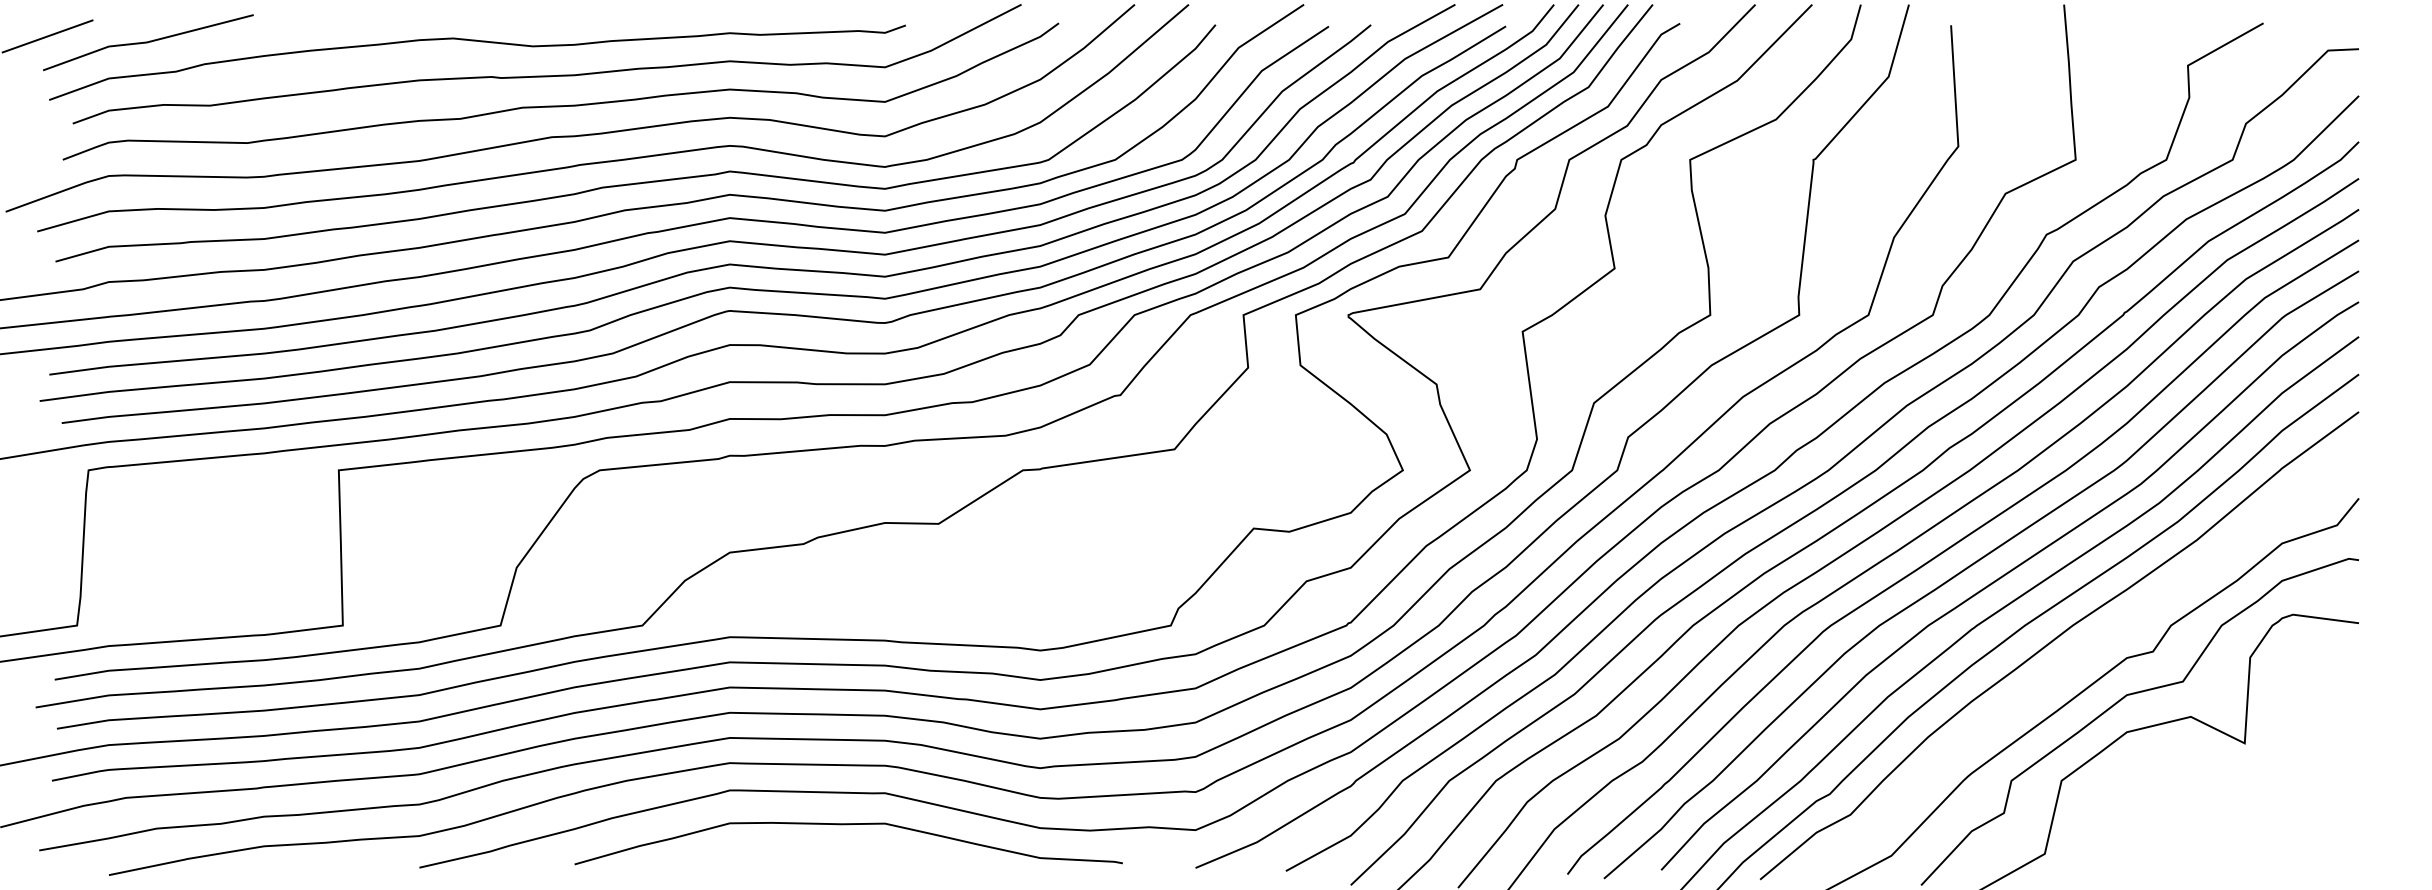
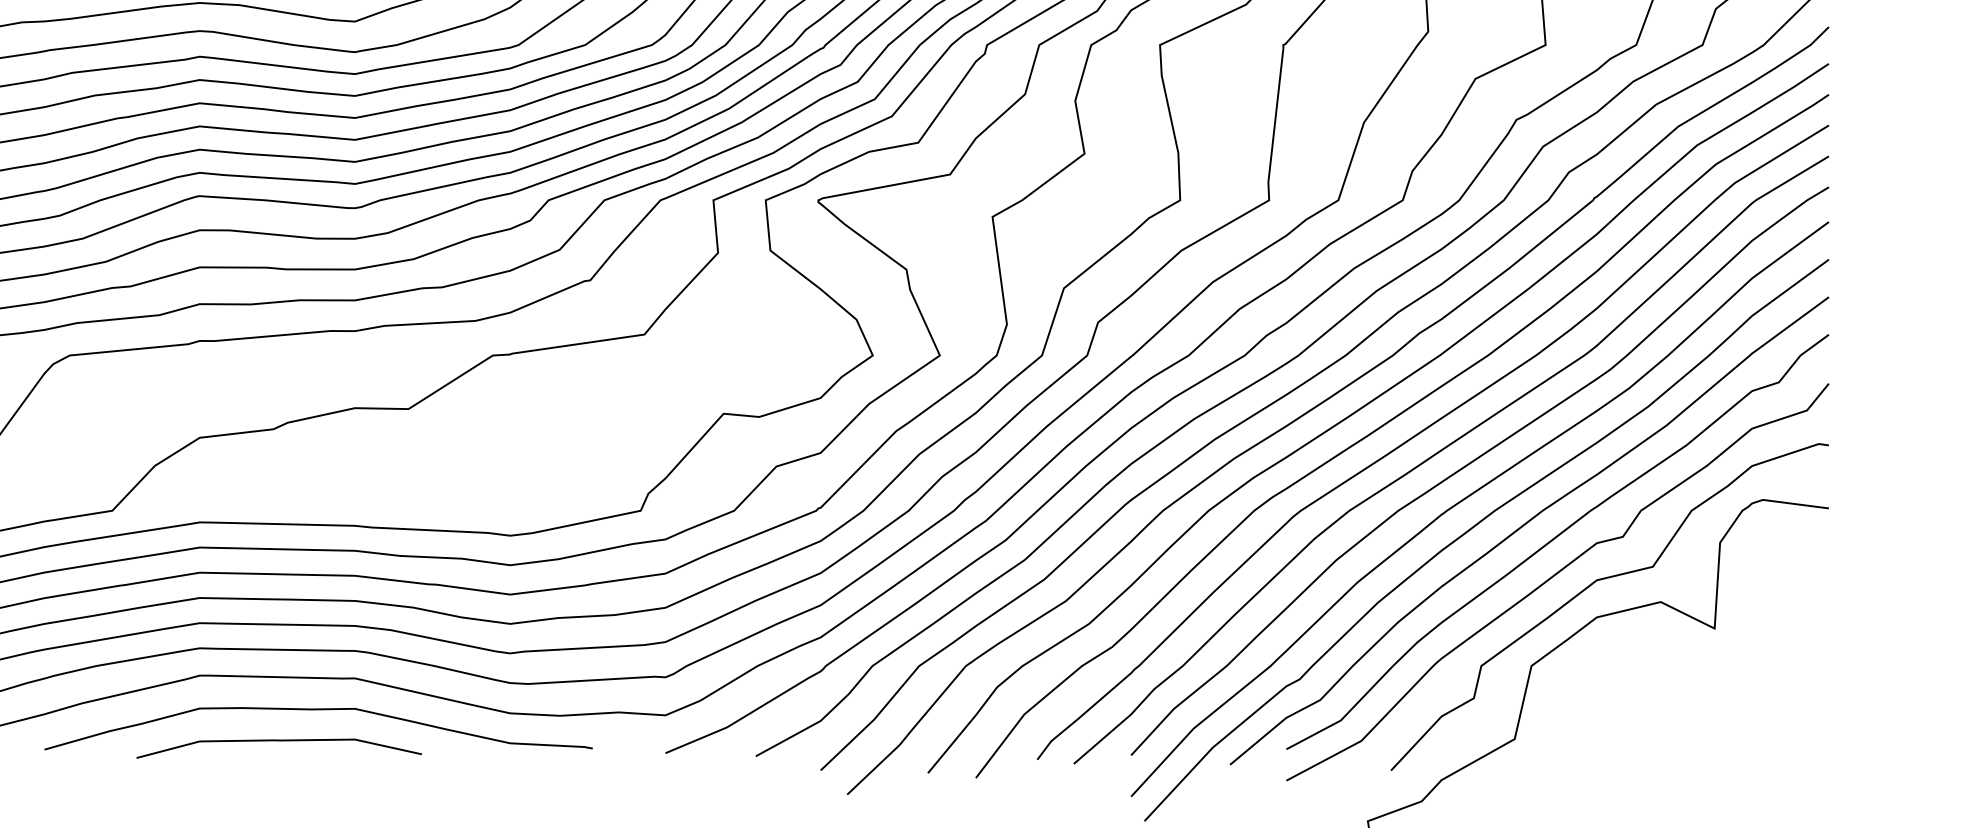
curve: (2085, 653) -> (1555, 538), added
curve: (808, 856) -> (278, 741), added

